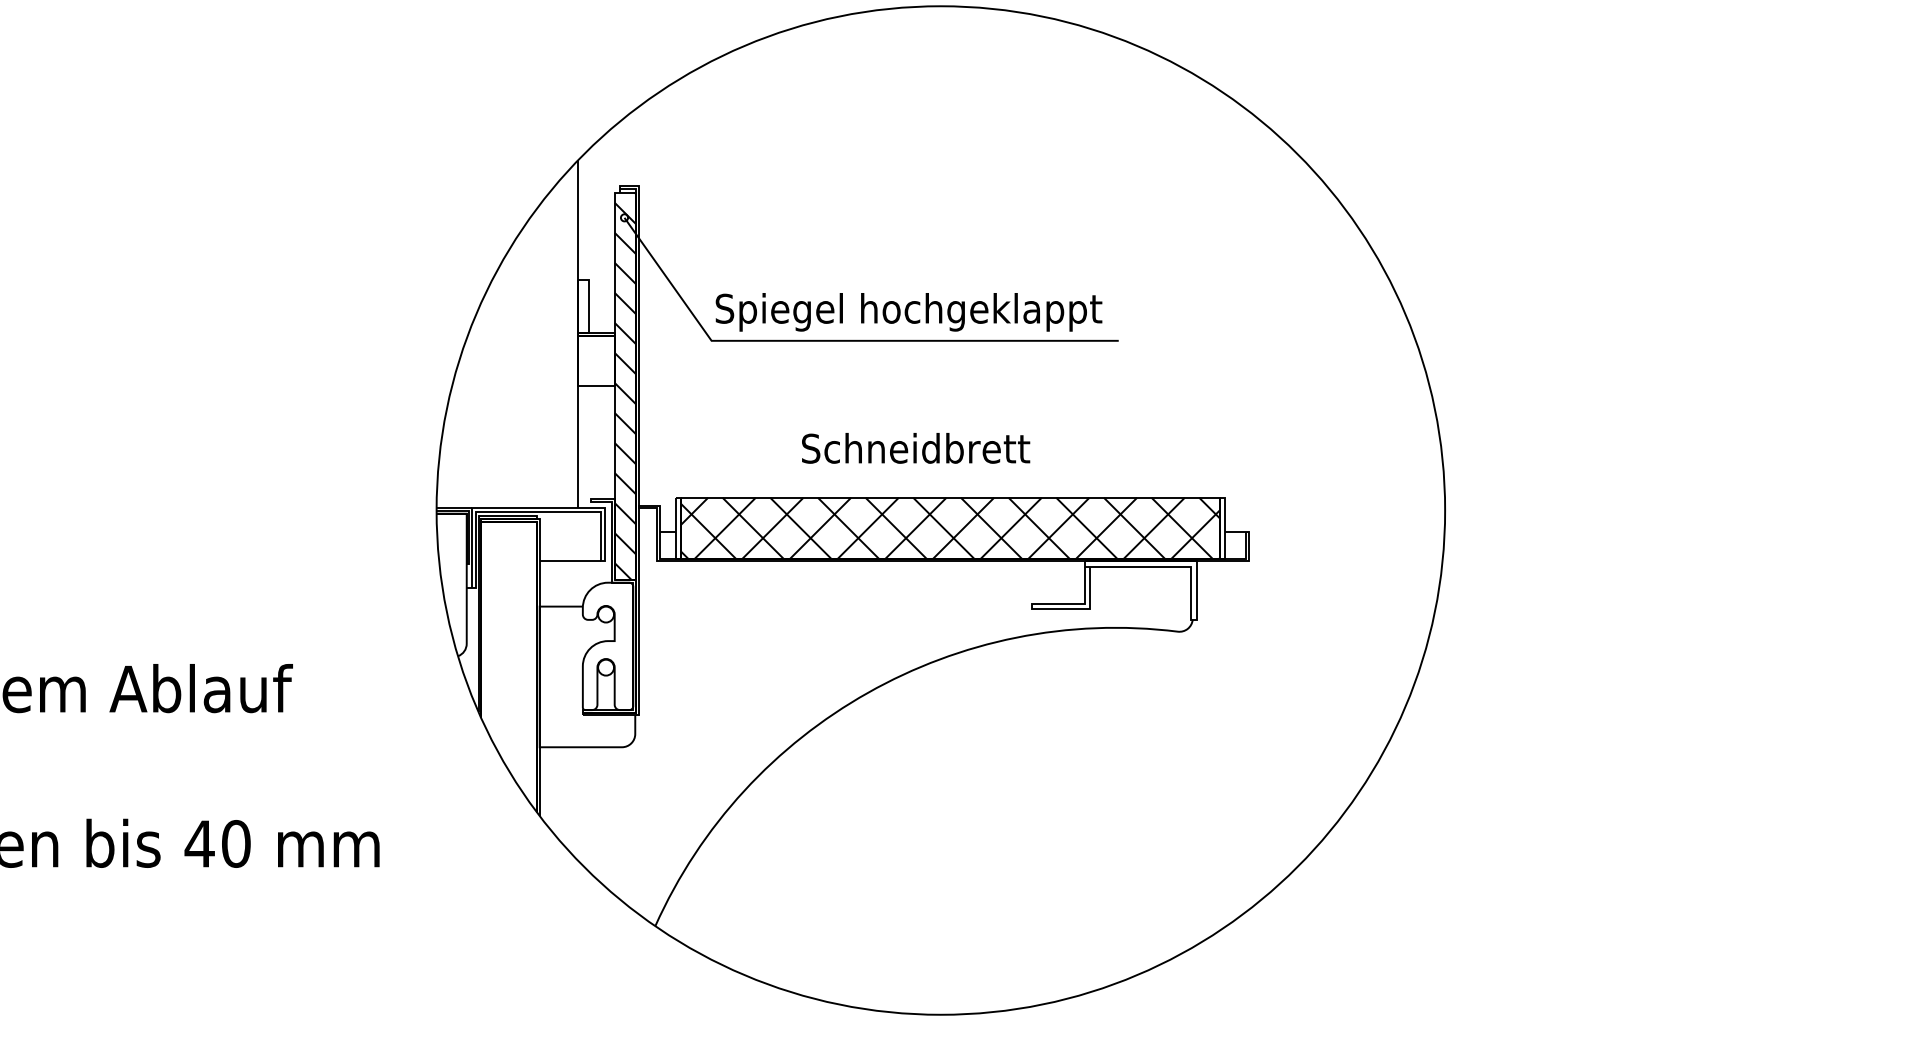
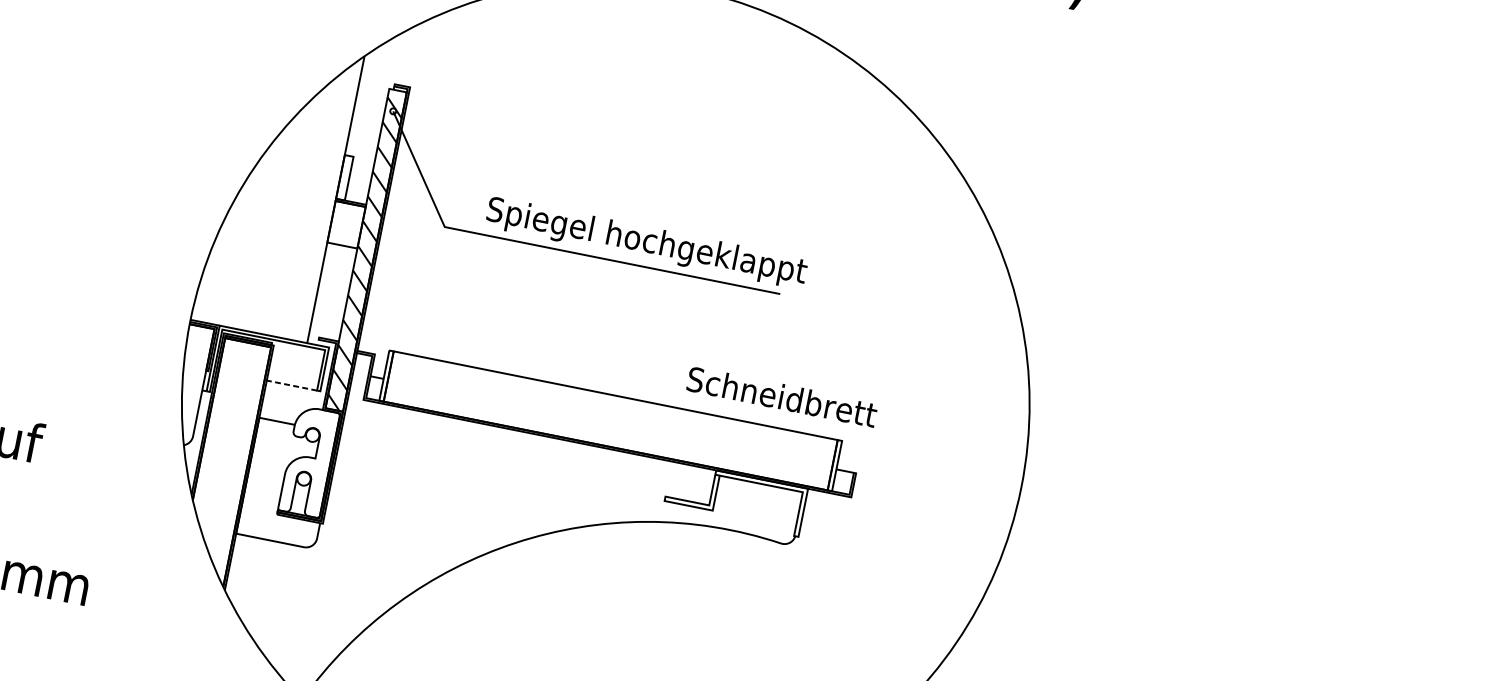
text: (908, 312) -> (646, 243), moved
text: (916, 448) -> (782, 397), moved
hatch: (950, 527) -> (610, 420), removed
line: (570, 561) -> (292, 385), solid -> dashed

